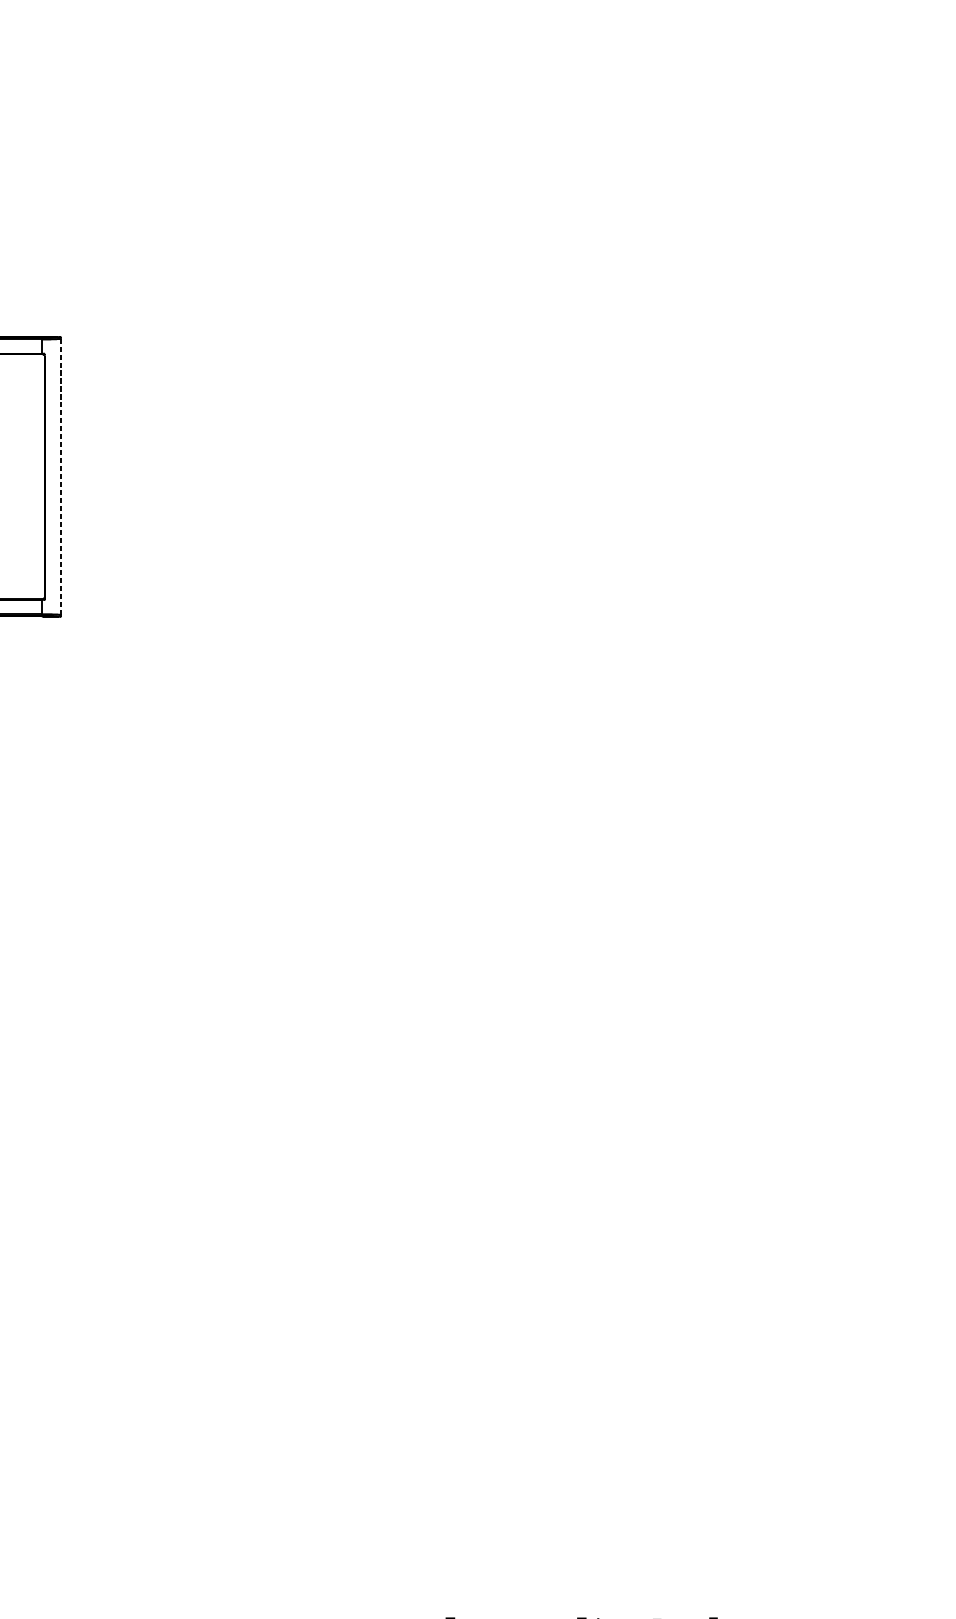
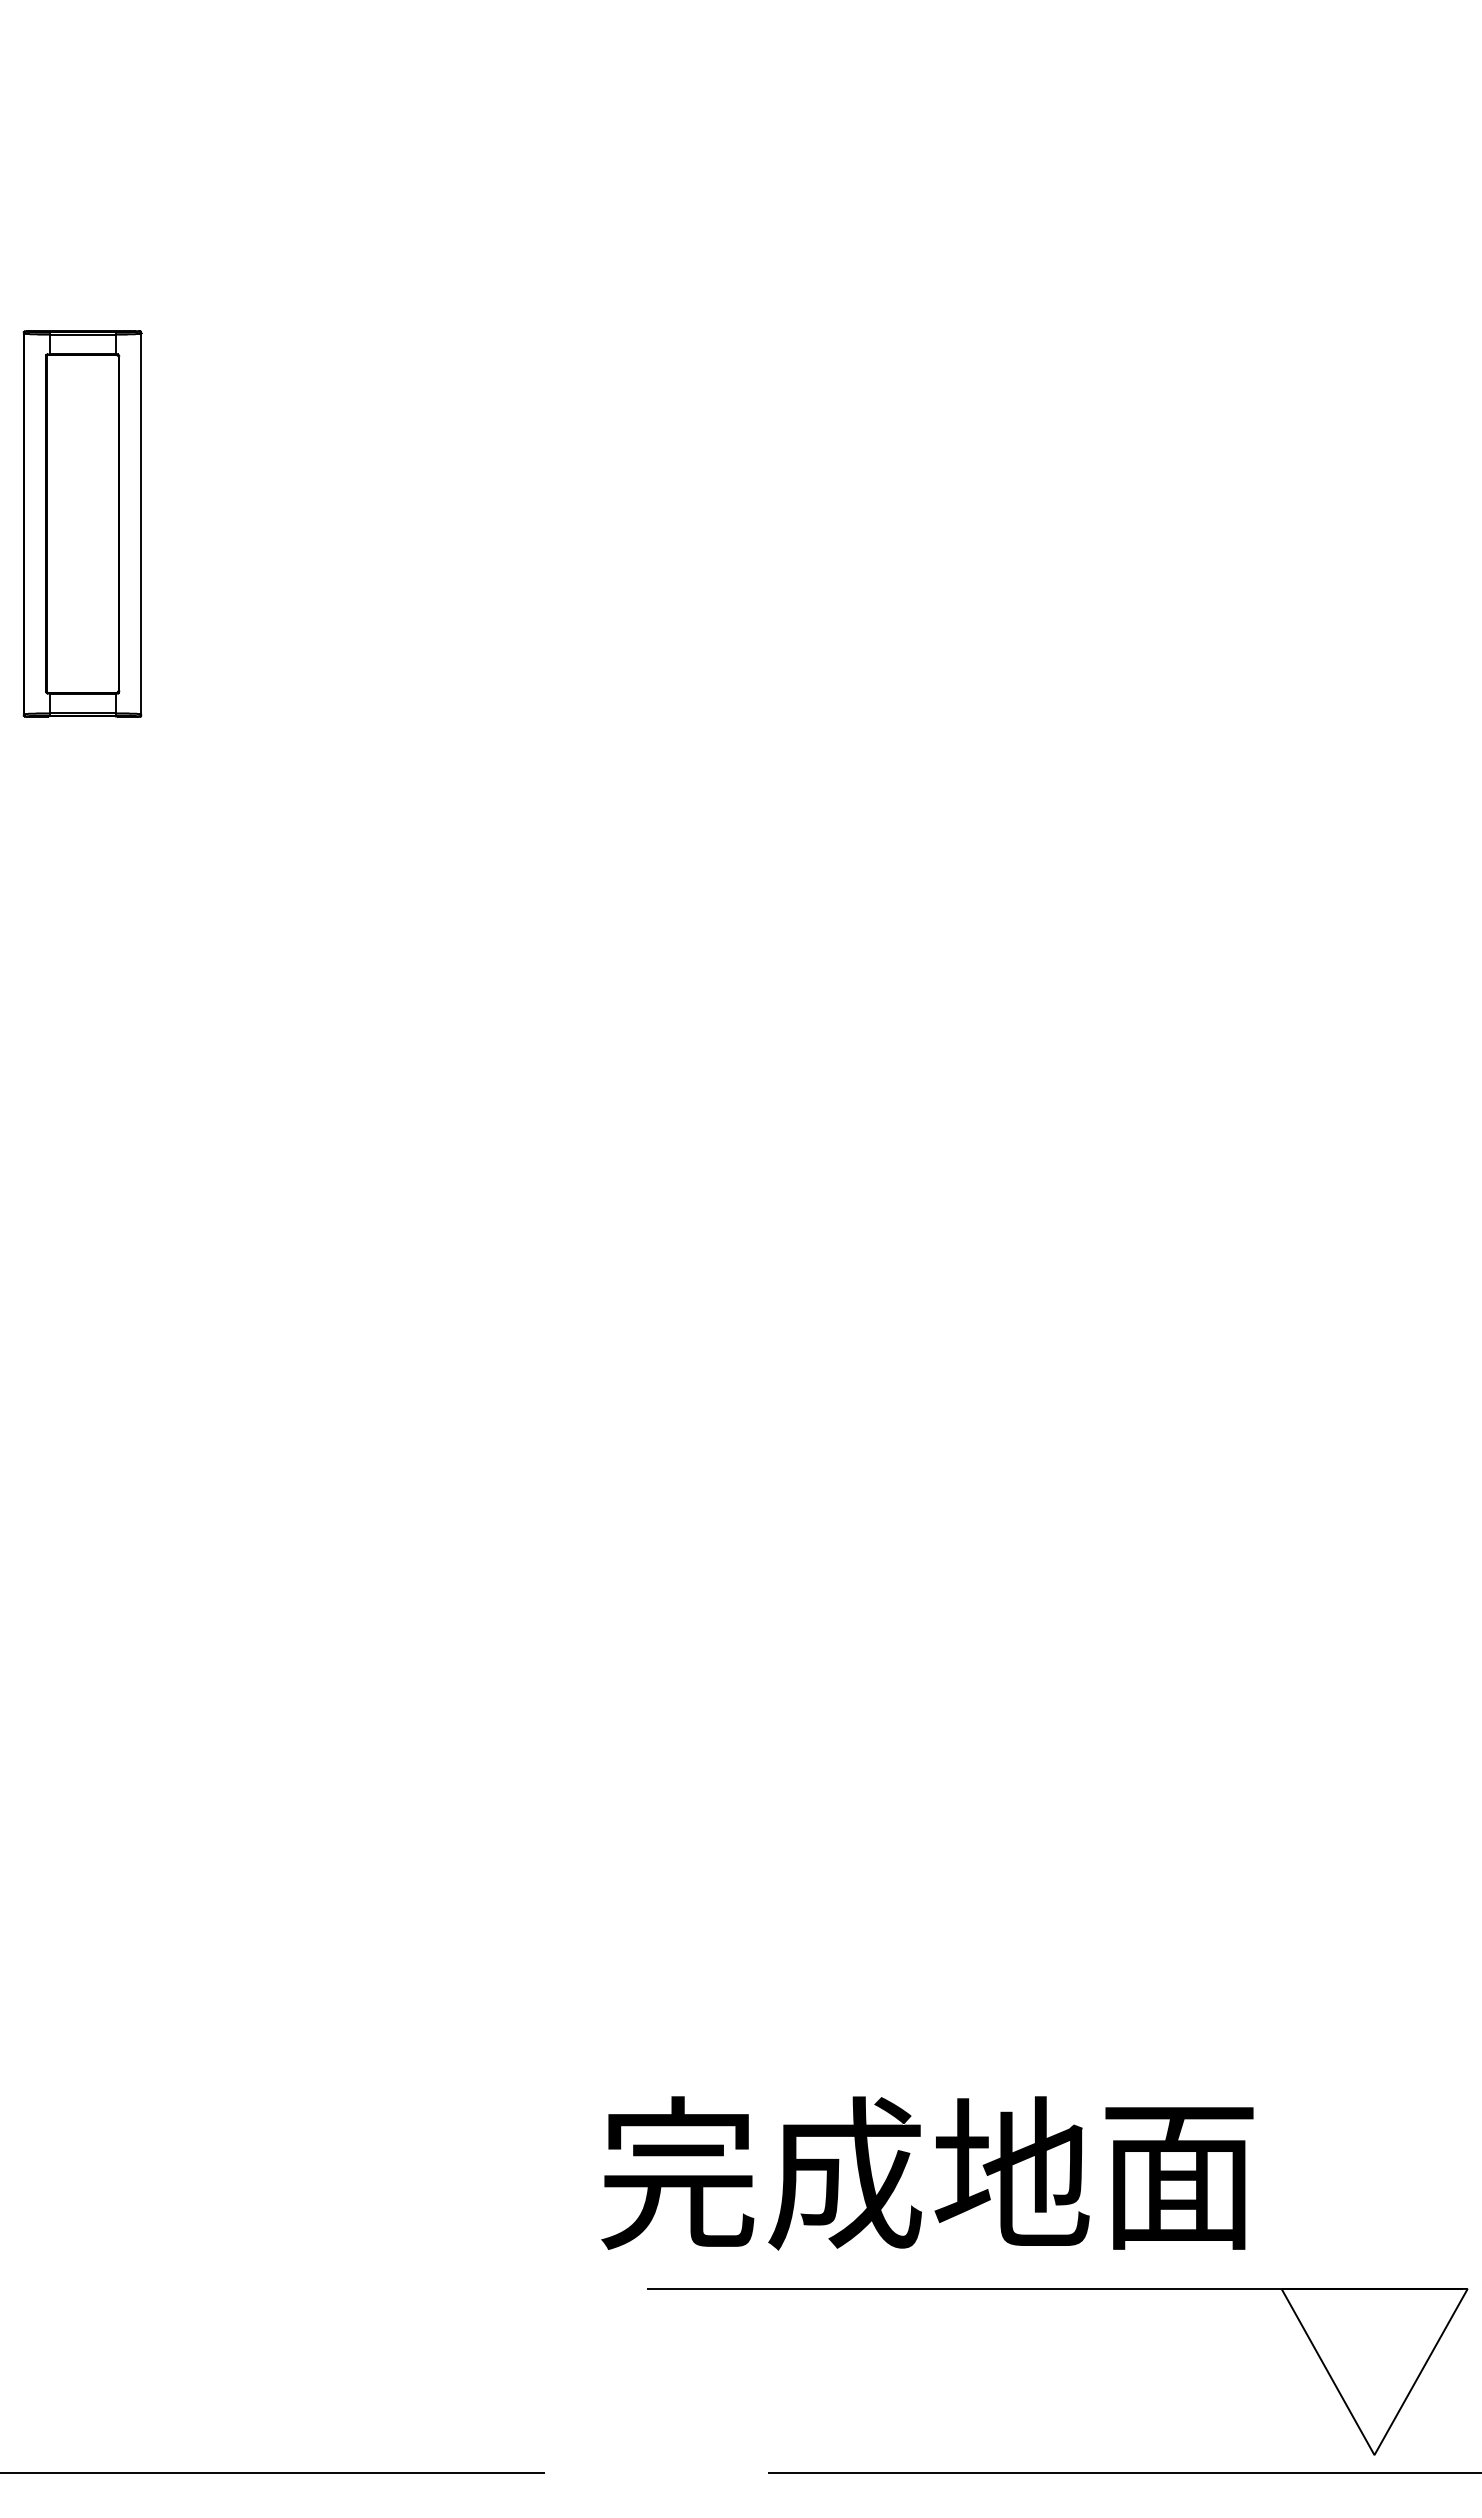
line: (61, 477) -> (141, 524), dashed -> solid

